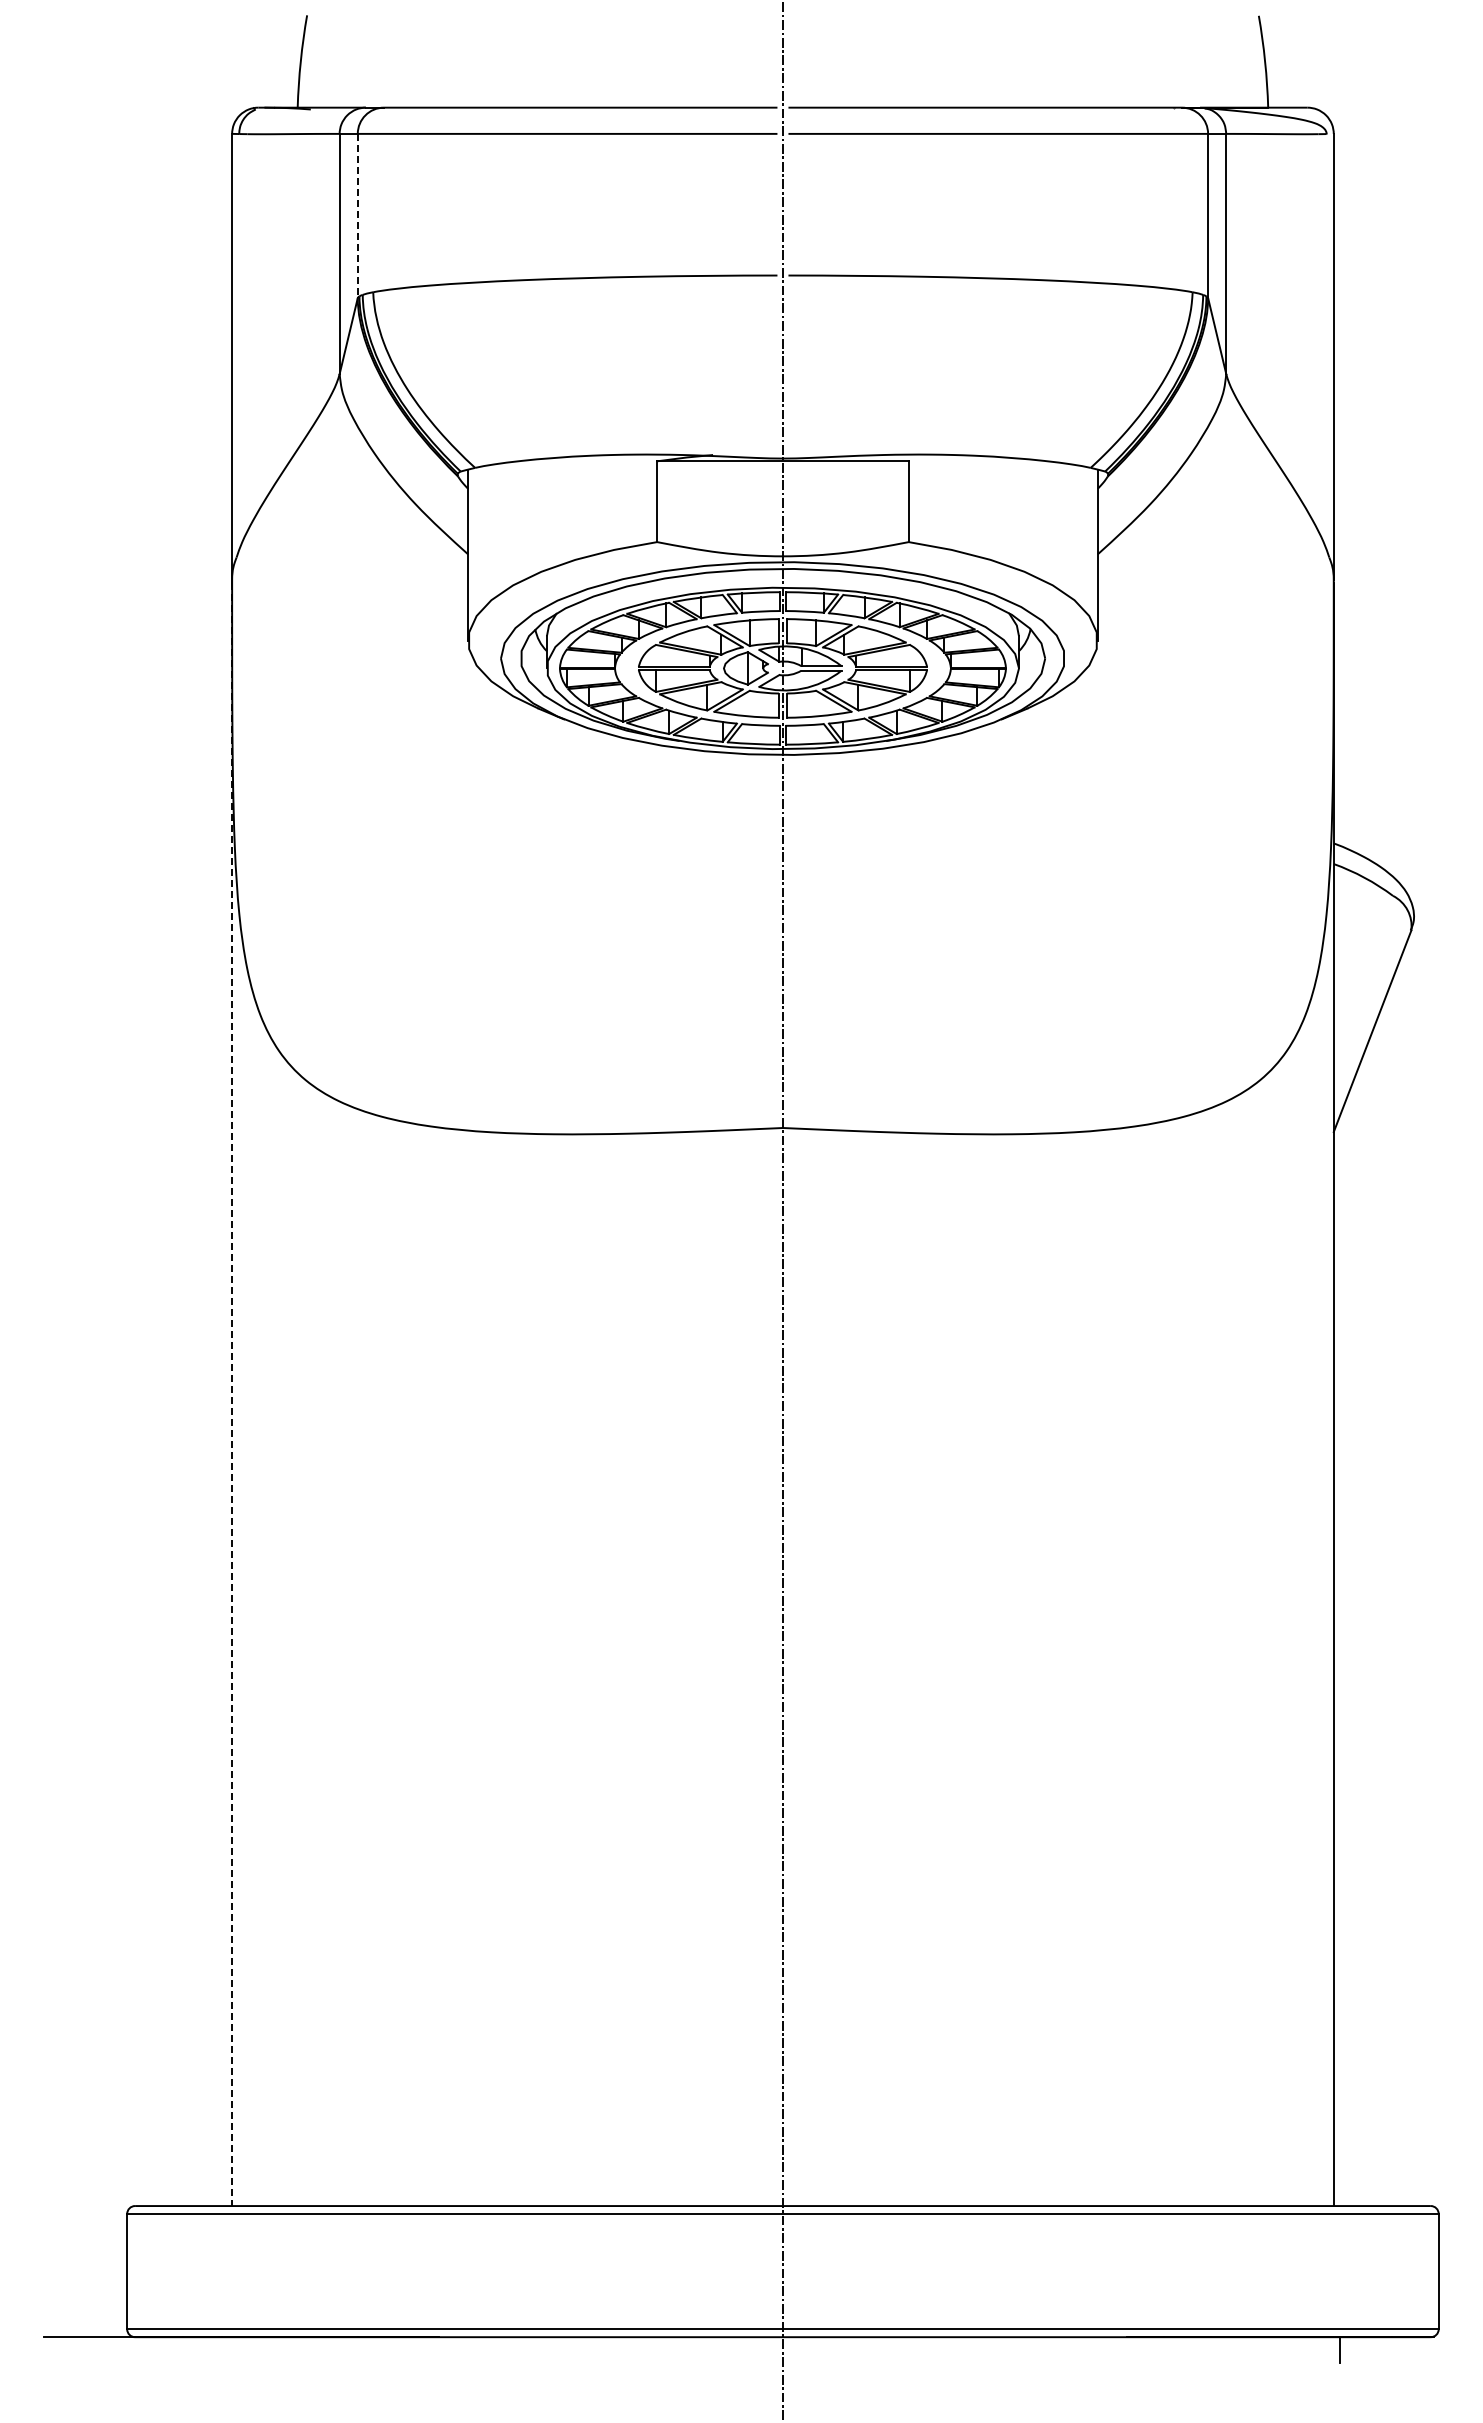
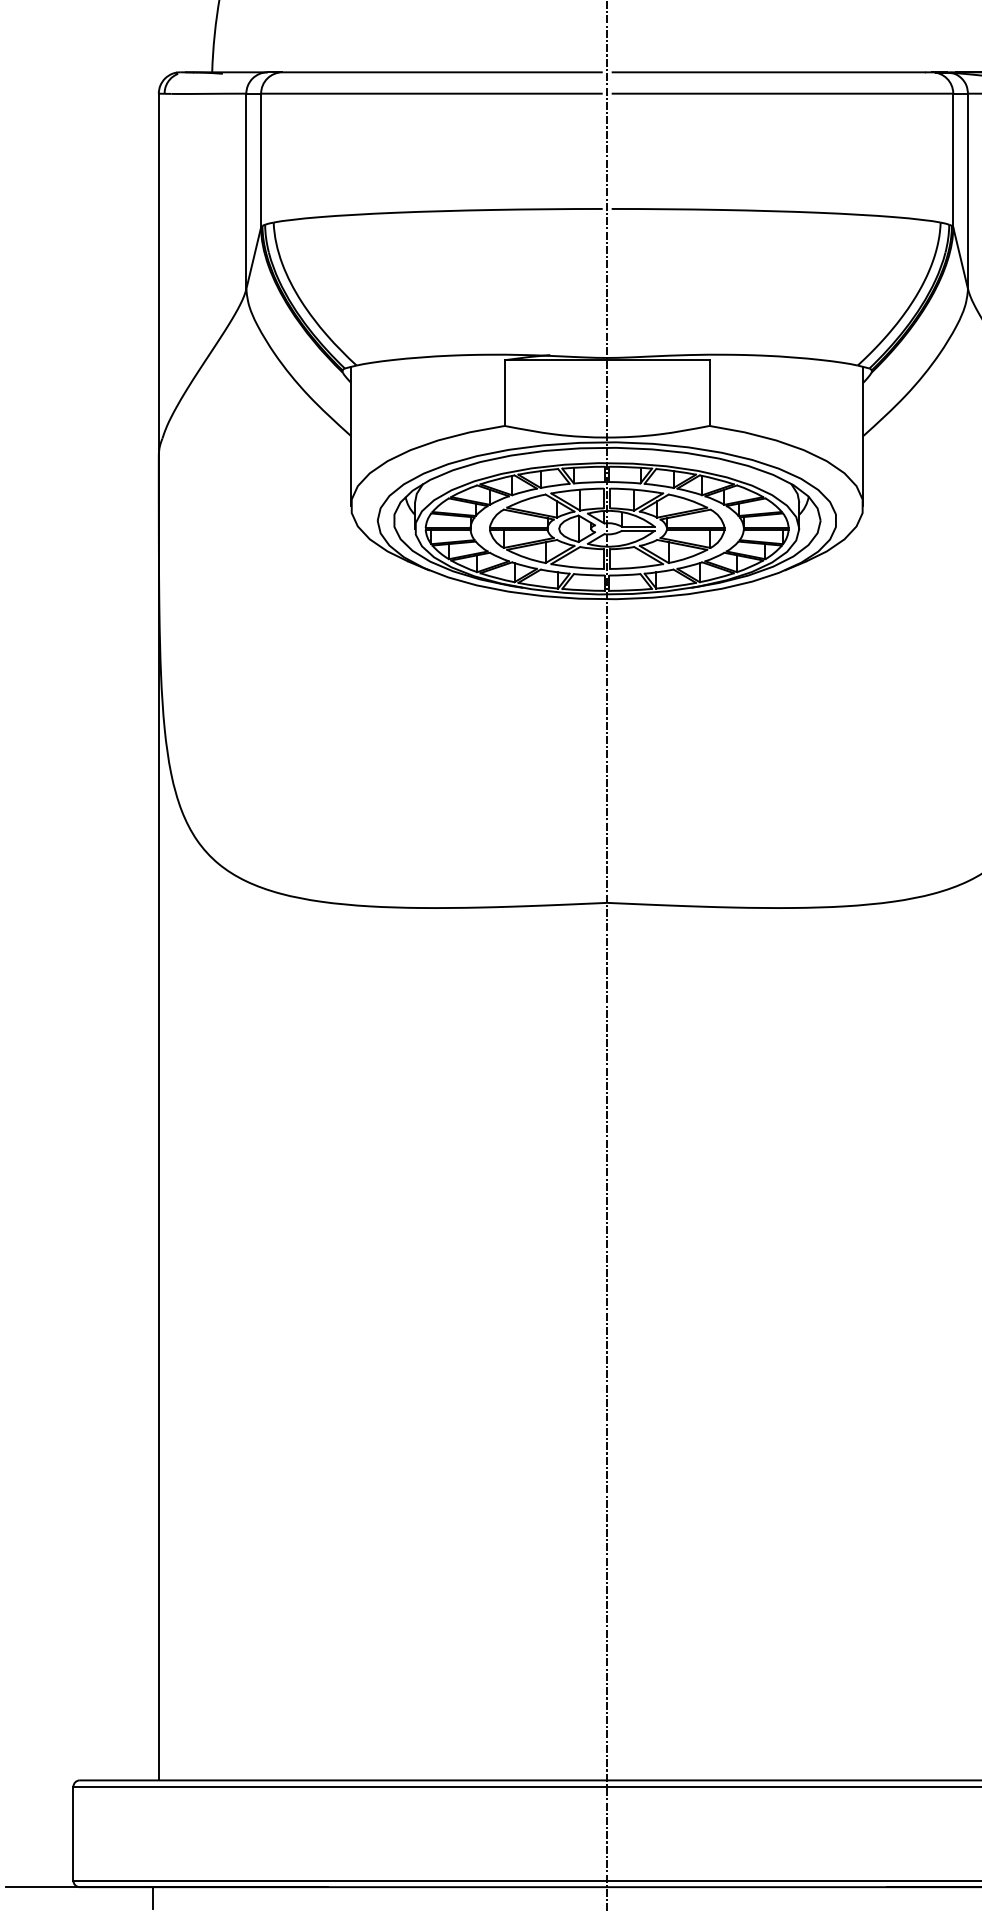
line: (357, 216) -> (260, 160), dashed -> solid
line: (232, 1395) -> (159, 1120), dashed -> solid
line: (225, 2350) -> (153, 1898), added

